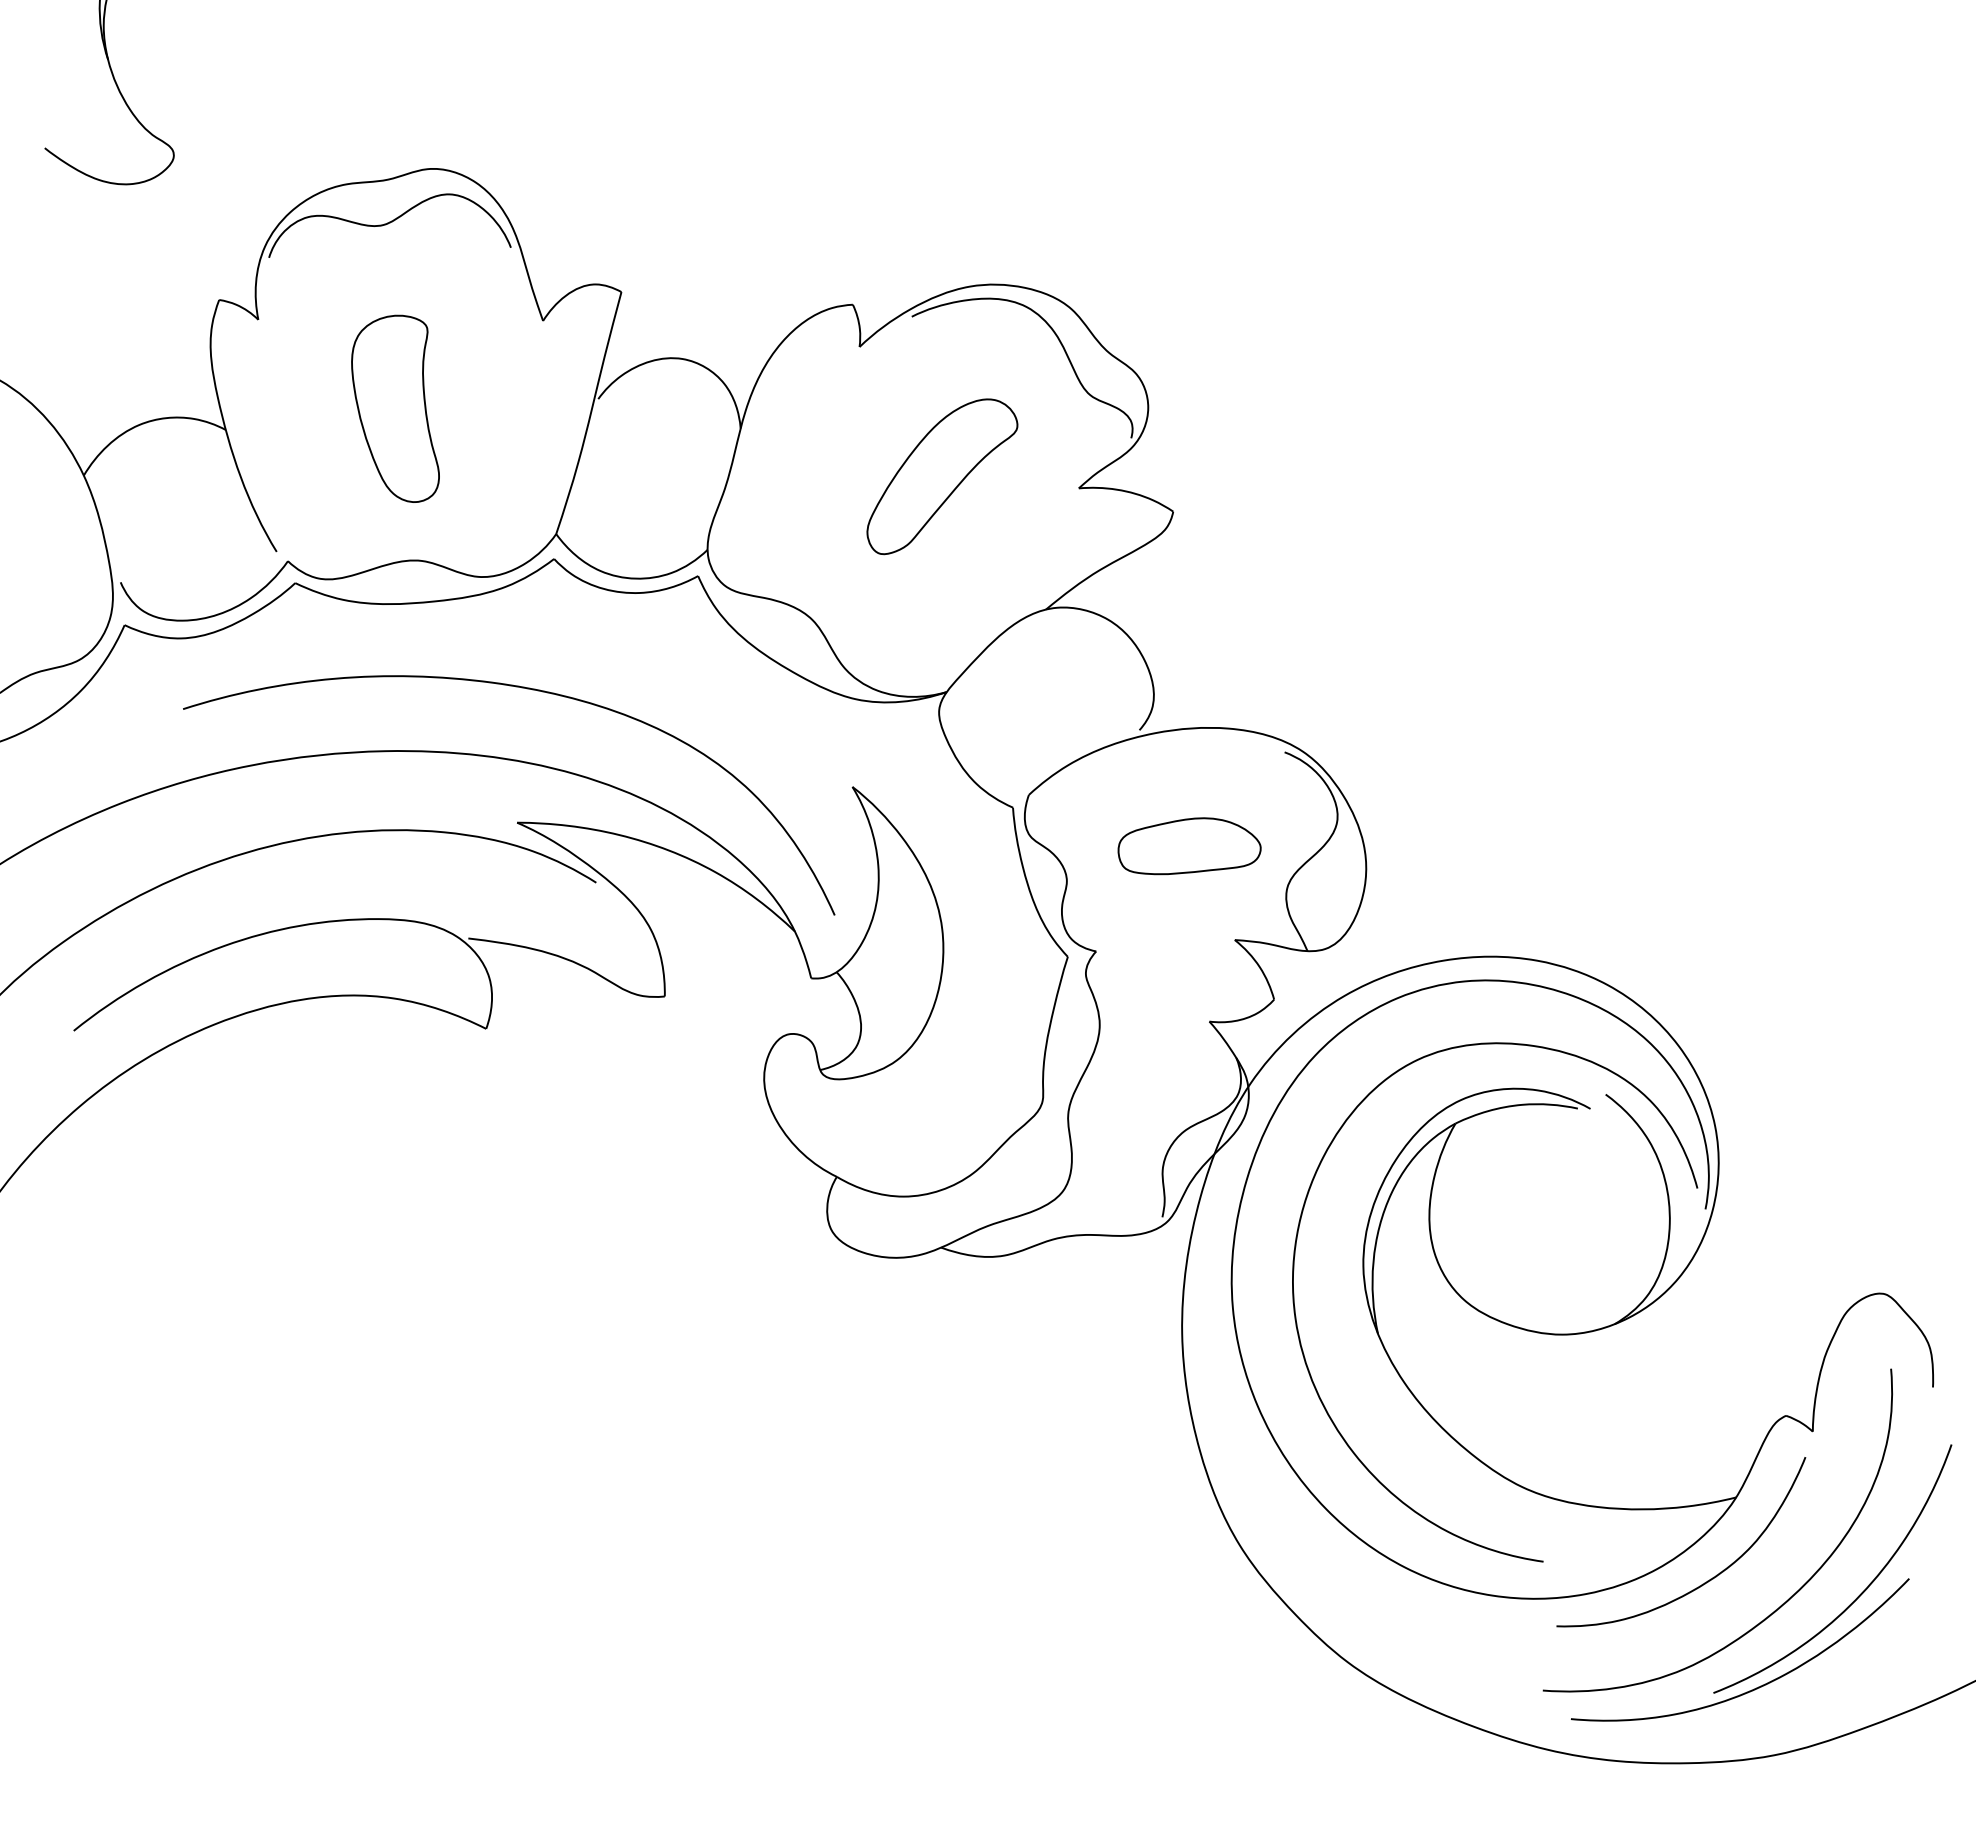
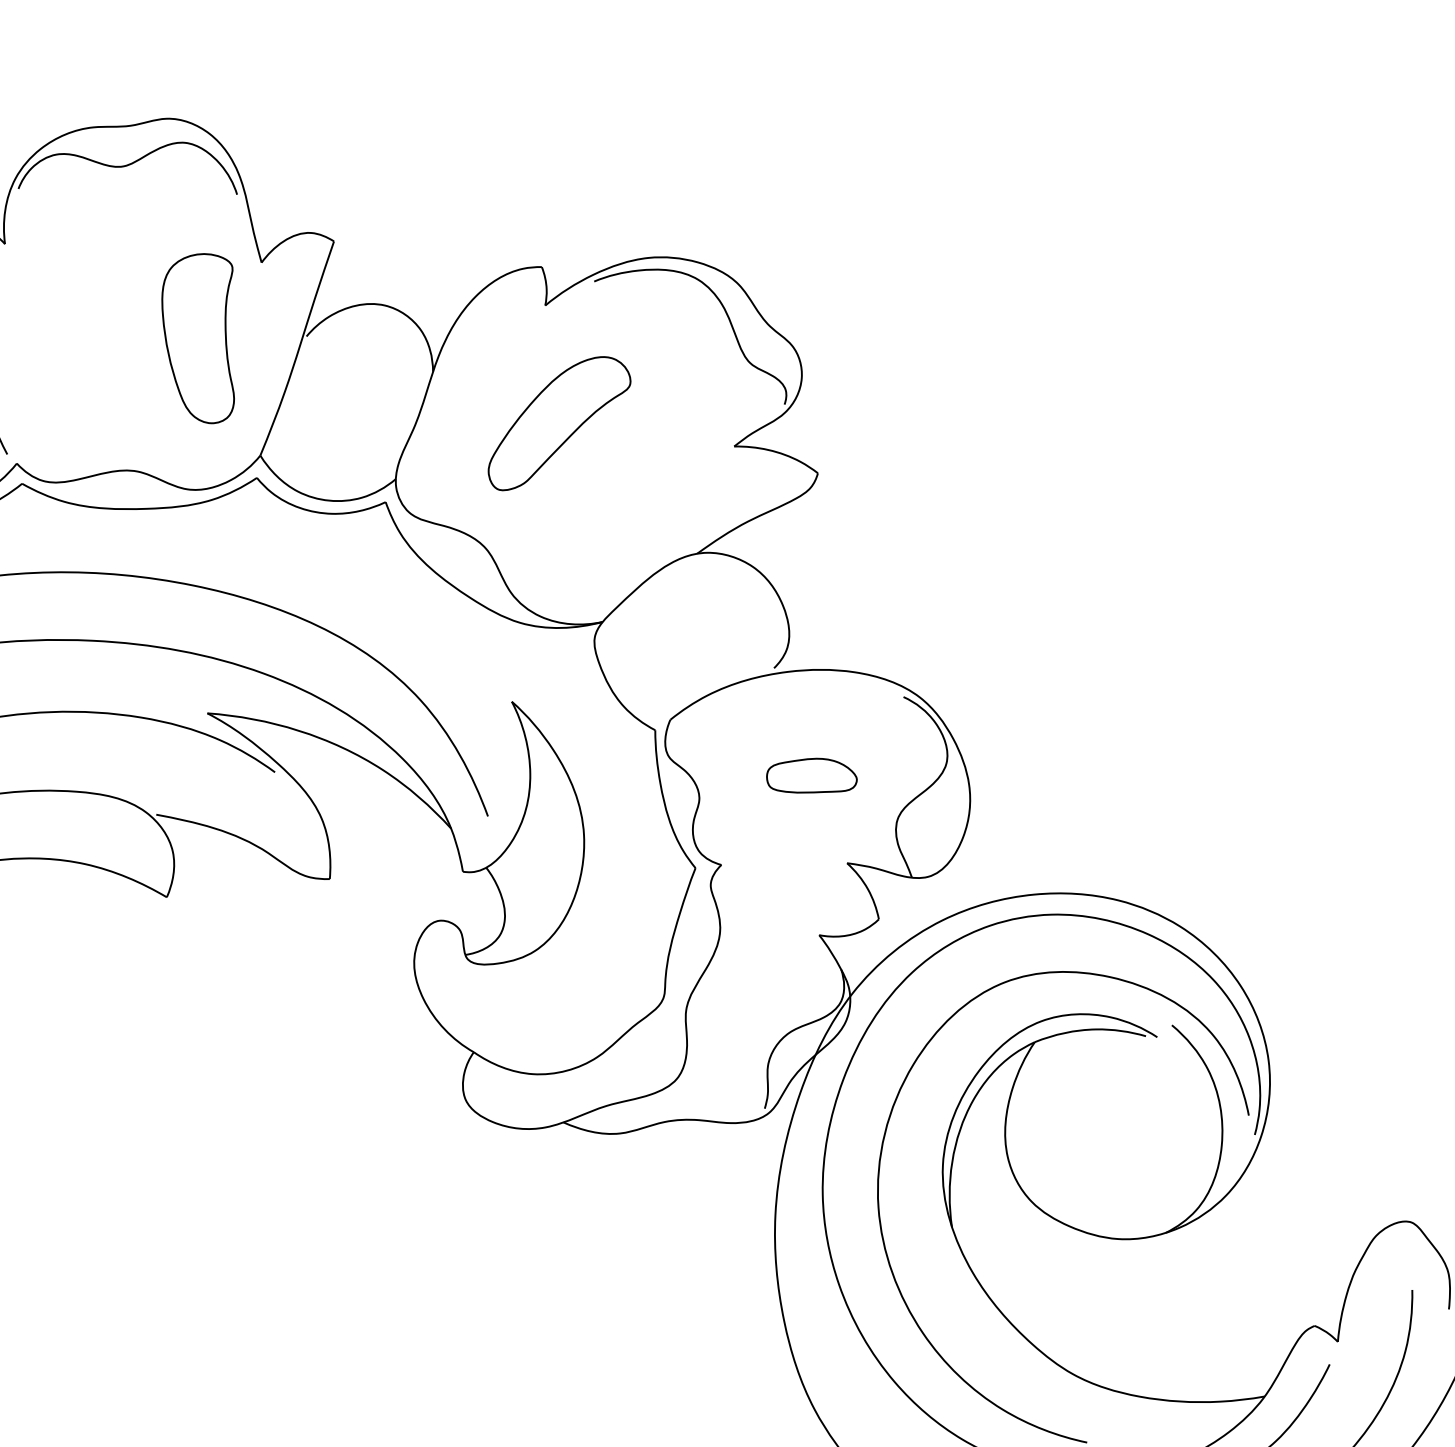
part: (395, 408) -> (198, 337), moved
part: (942, 476) -> (559, 423), moved
part: (1189, 846) -> (812, 776), size x0.7

